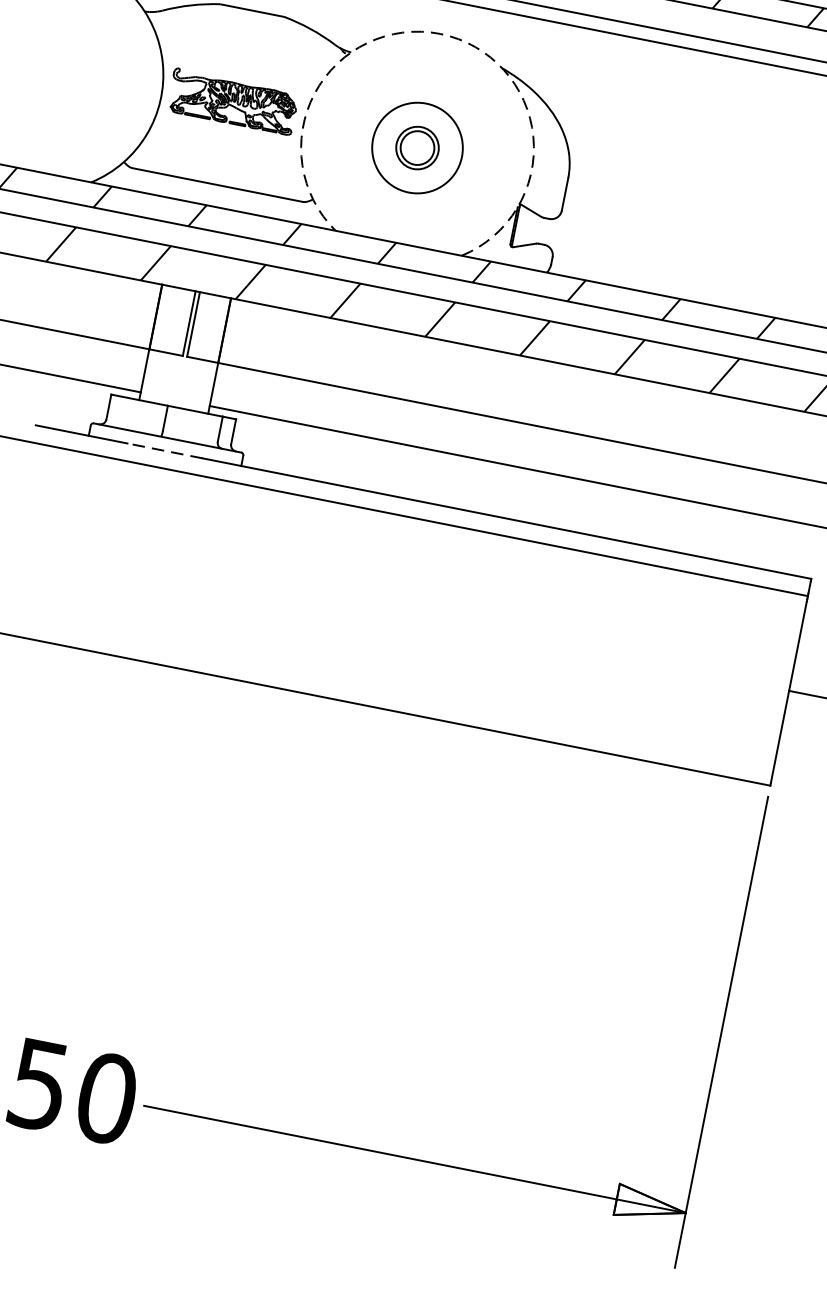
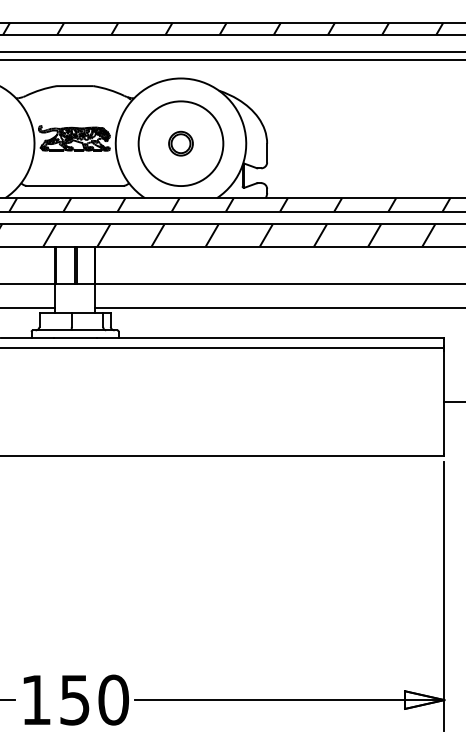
arc: (440, 34) -> (181, 78), dashed -> solid
circle: (416, 147) -> (180, 143), size x1.67
line: (163, 450) -> (74, 337), dashed -> solid

